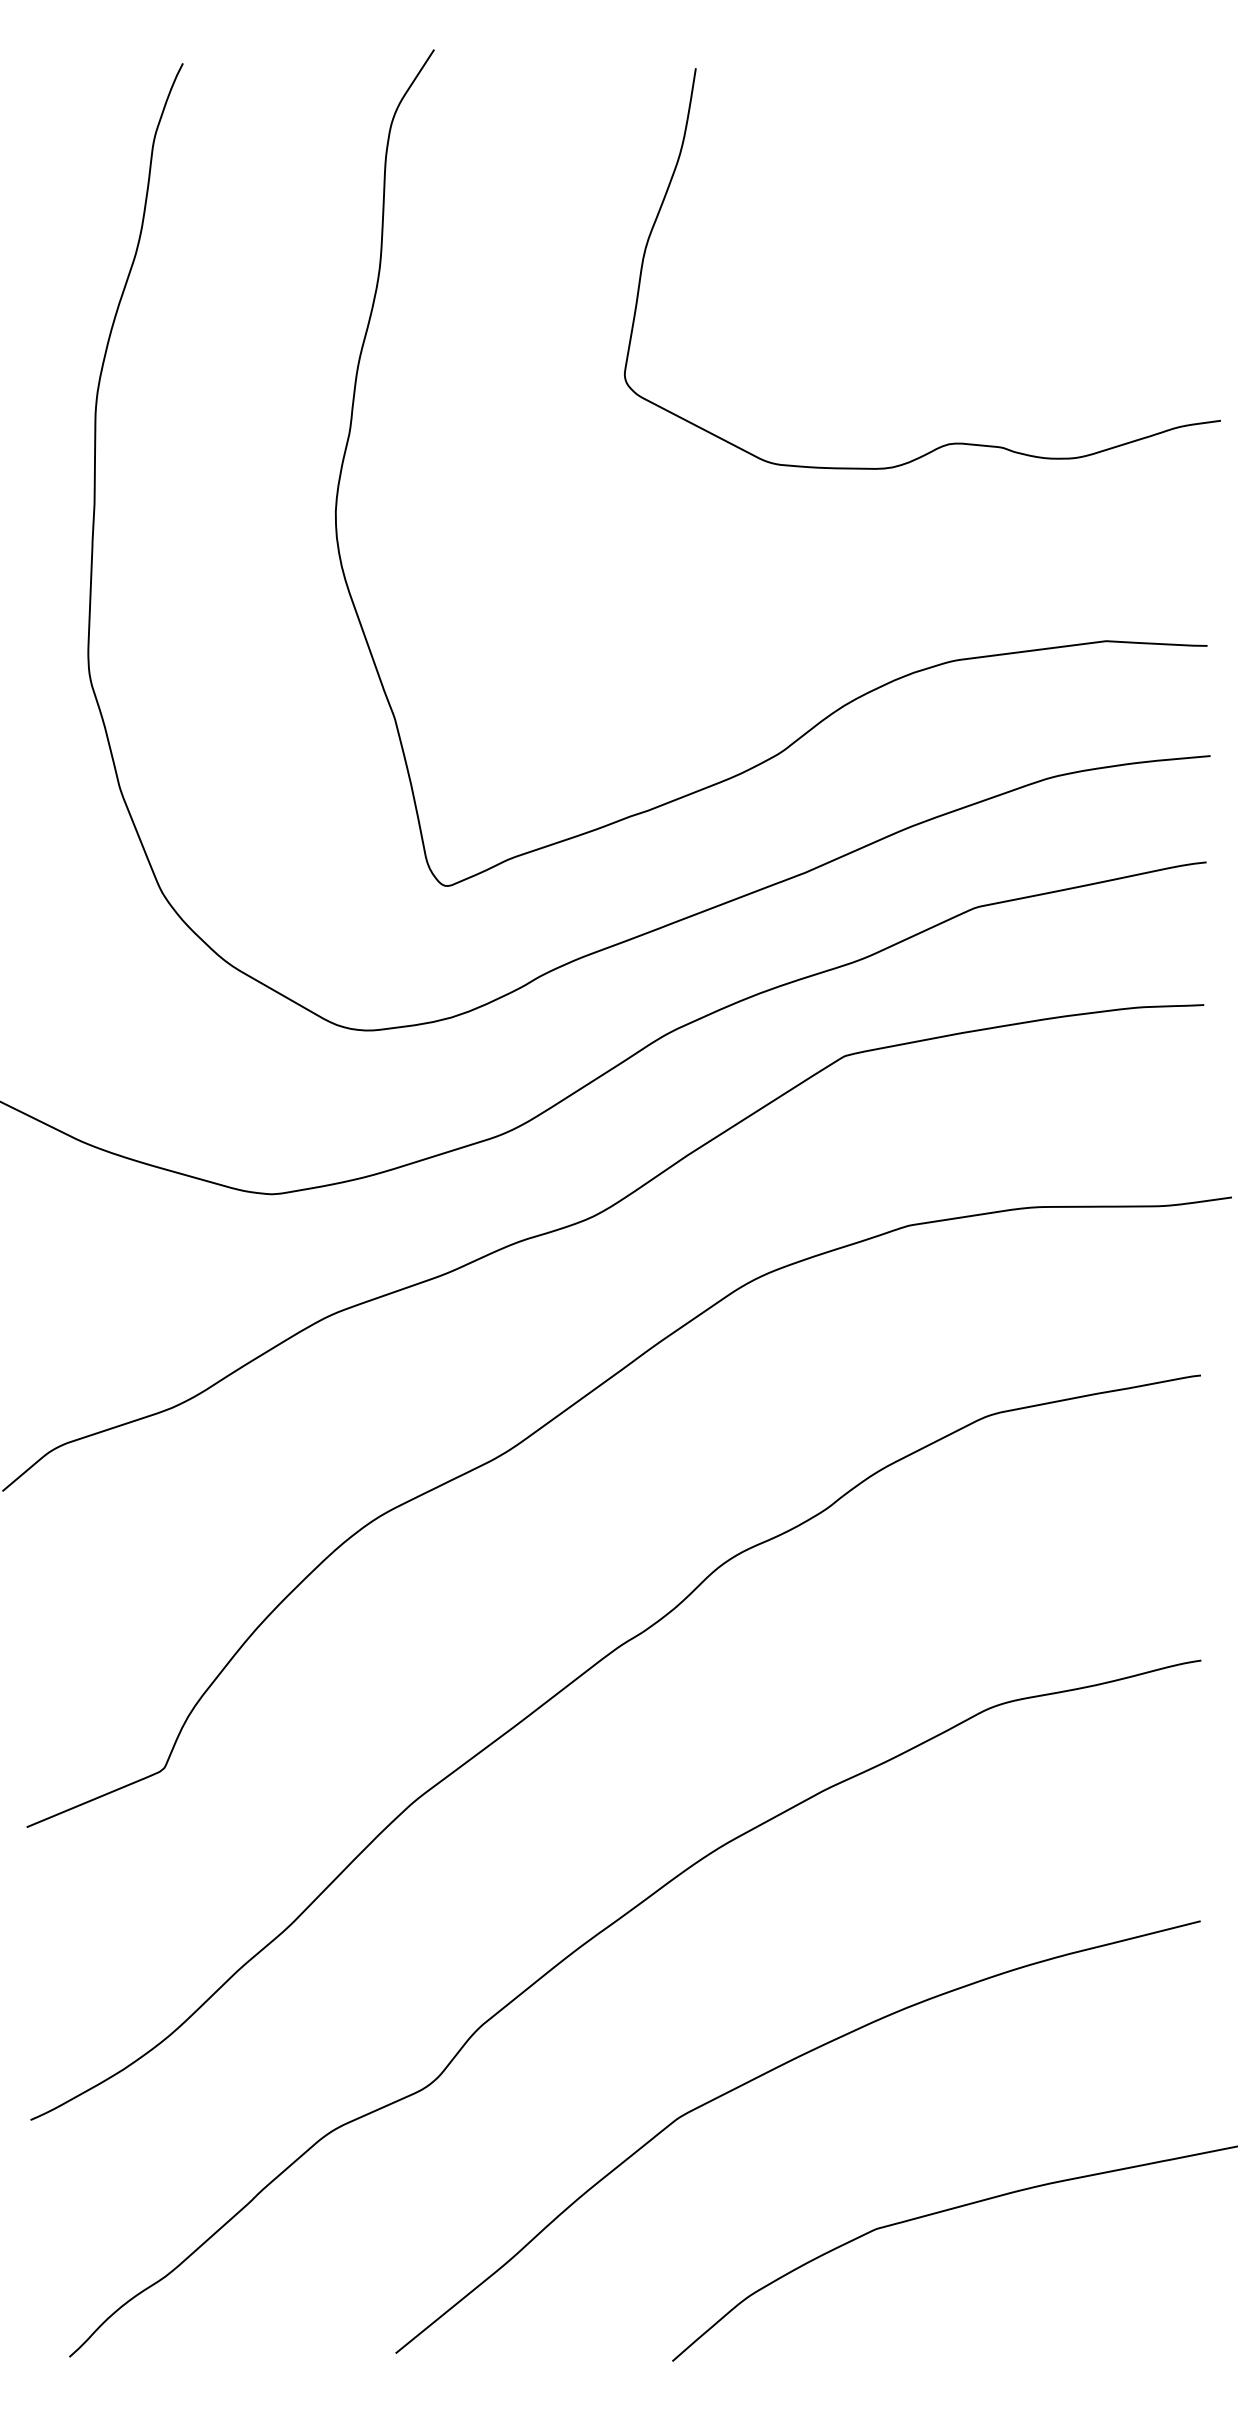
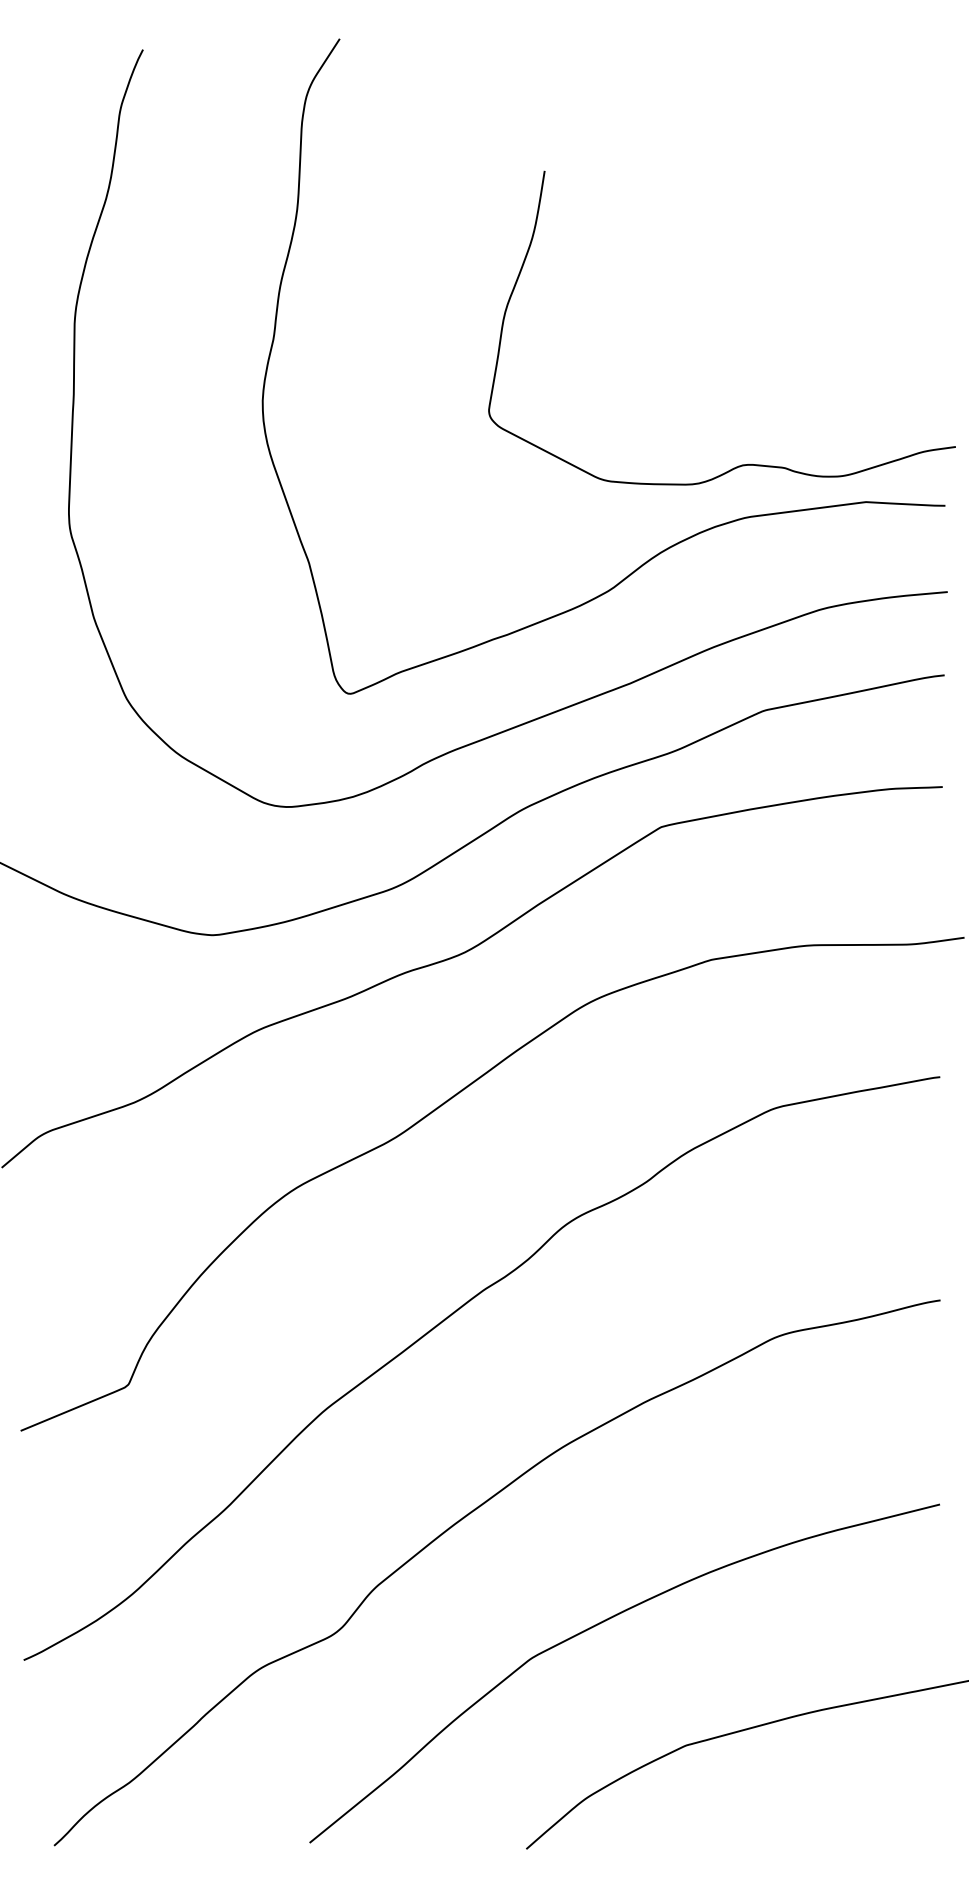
curve: (953, 442) -> (746, 463), moved

